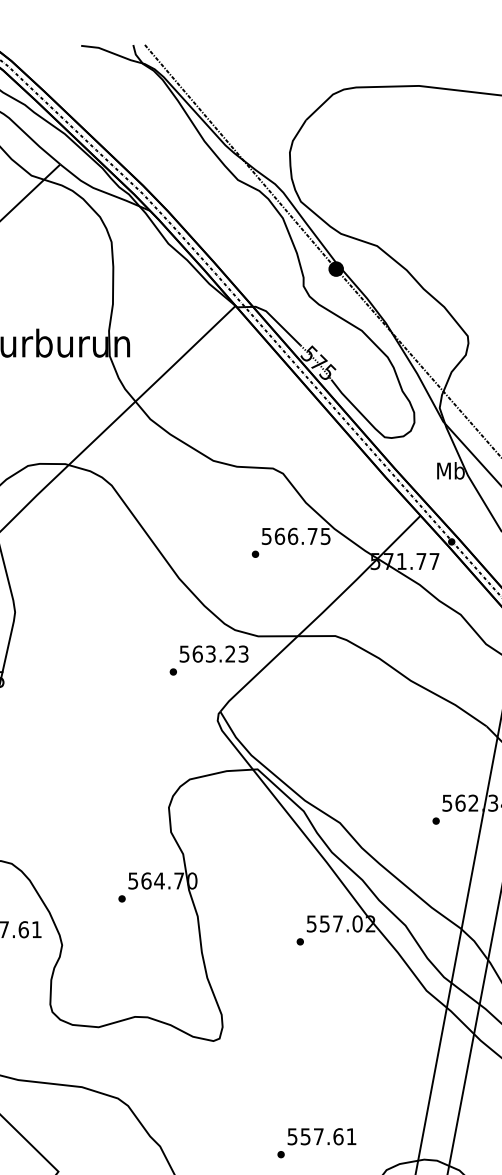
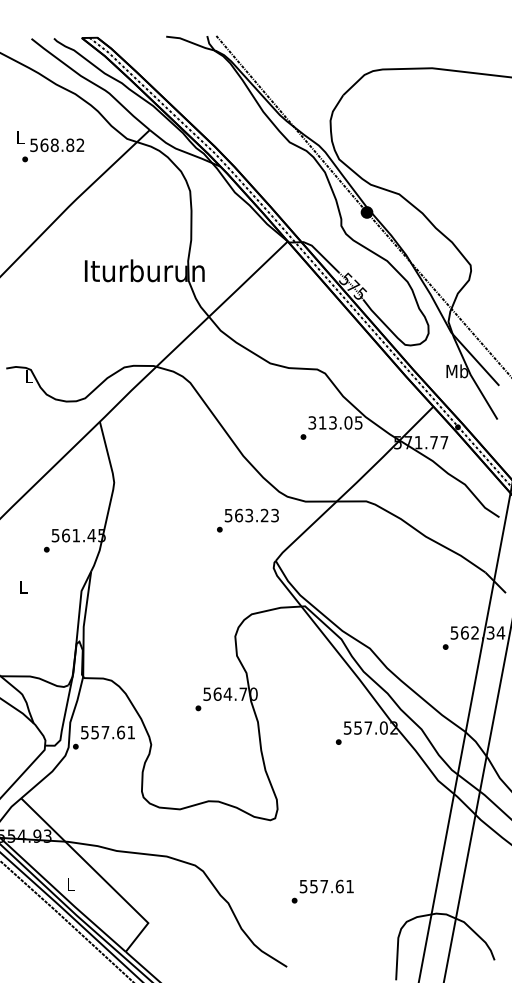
text: (289, 535) -> (330, 422), 566.75 -> 313.05
text: (208, 660) -> (247, 520), moved
text: (316, 1142) -> (322, 891), moved

